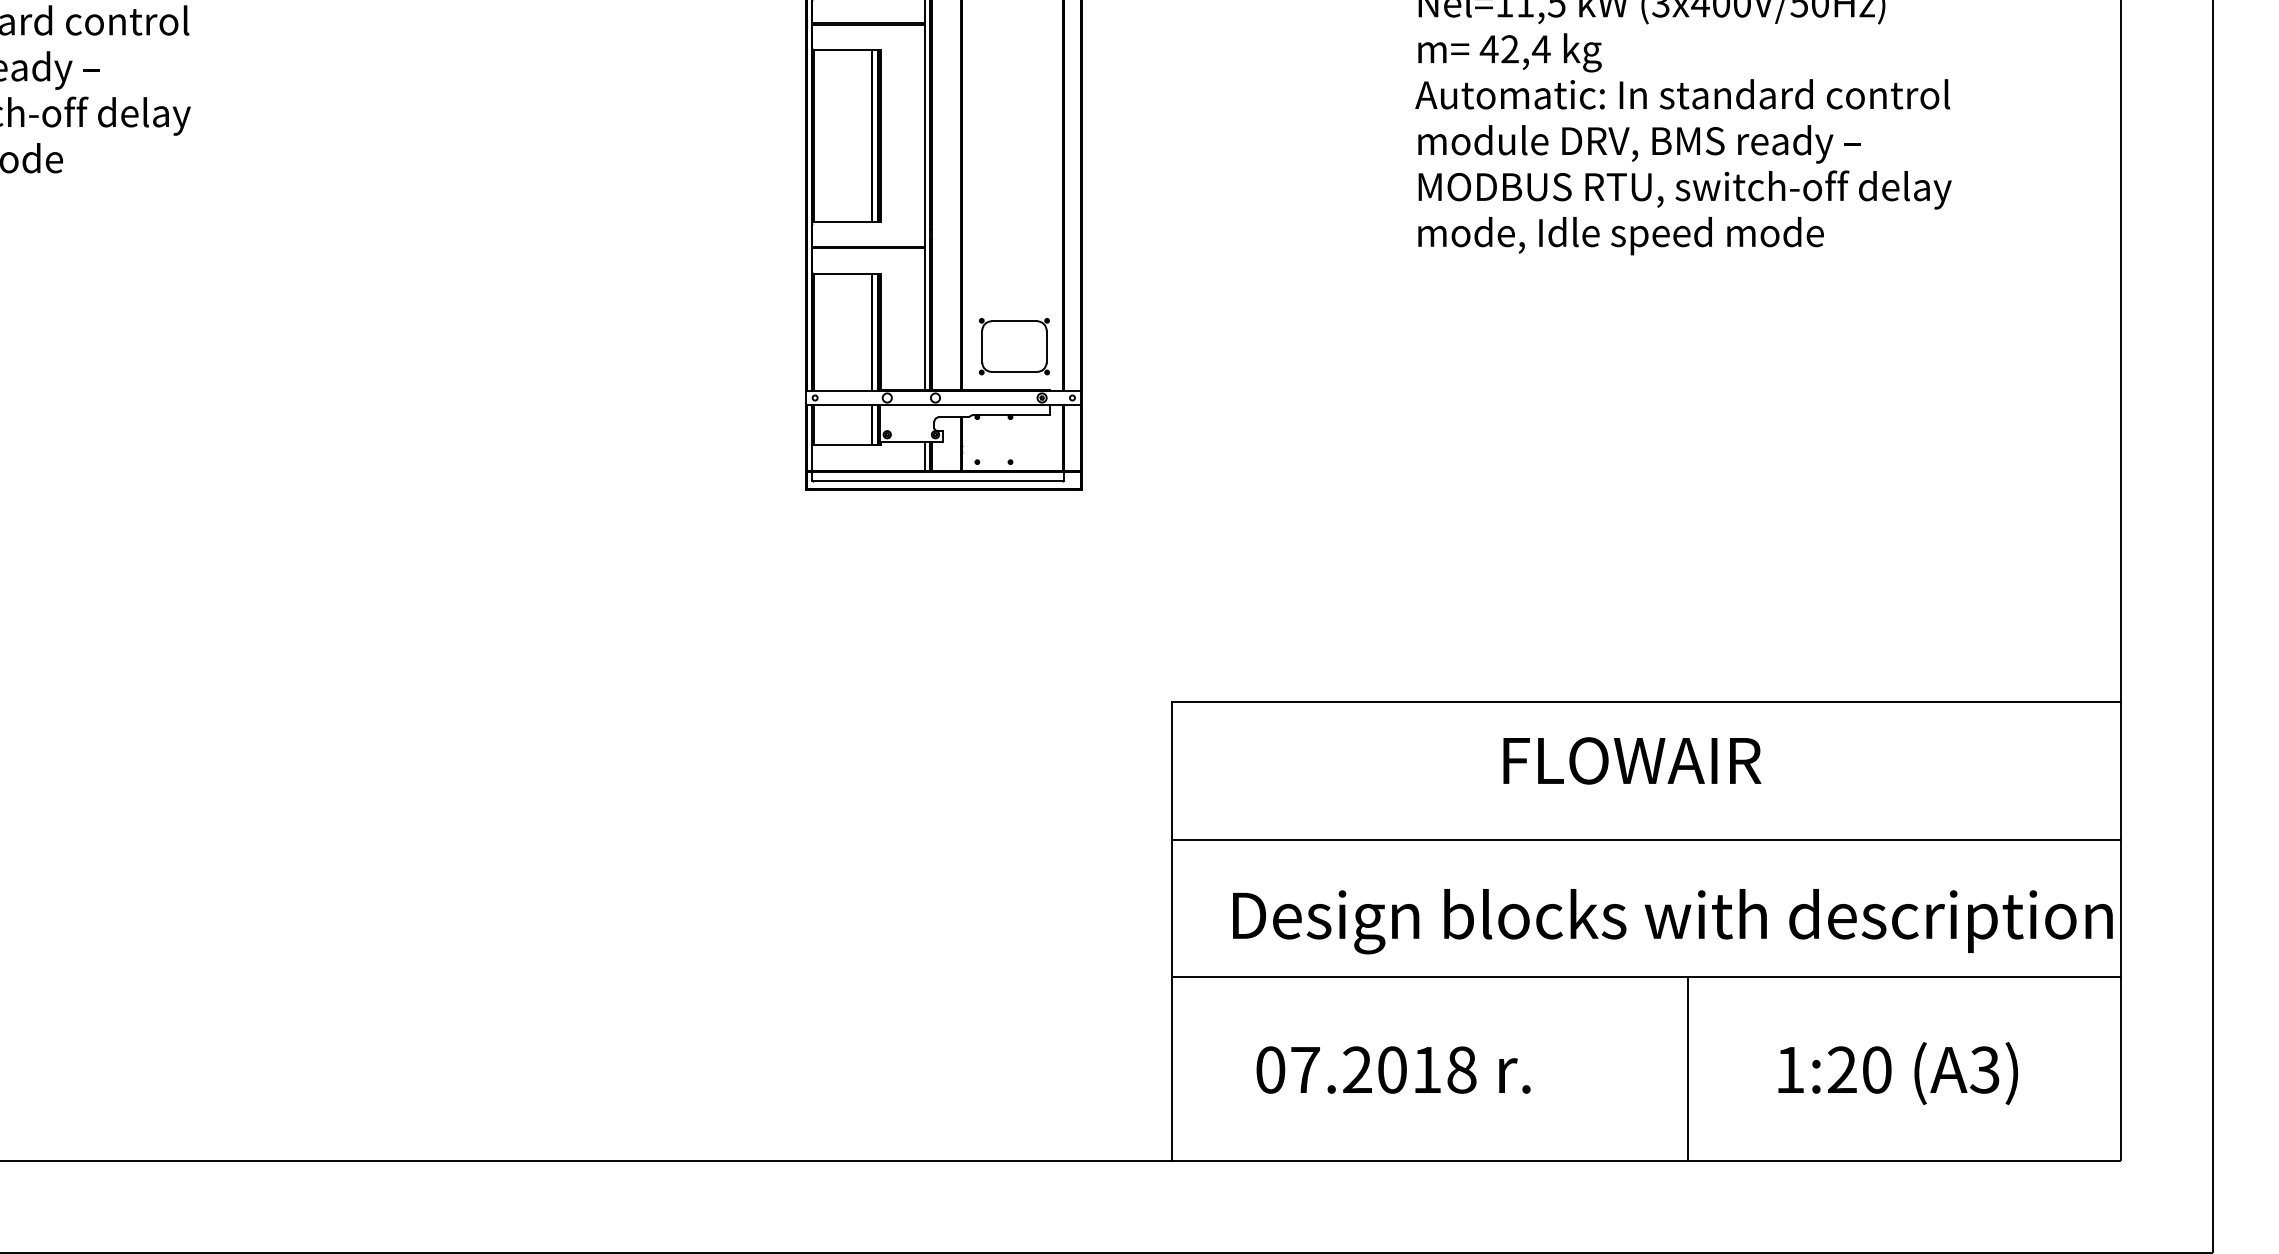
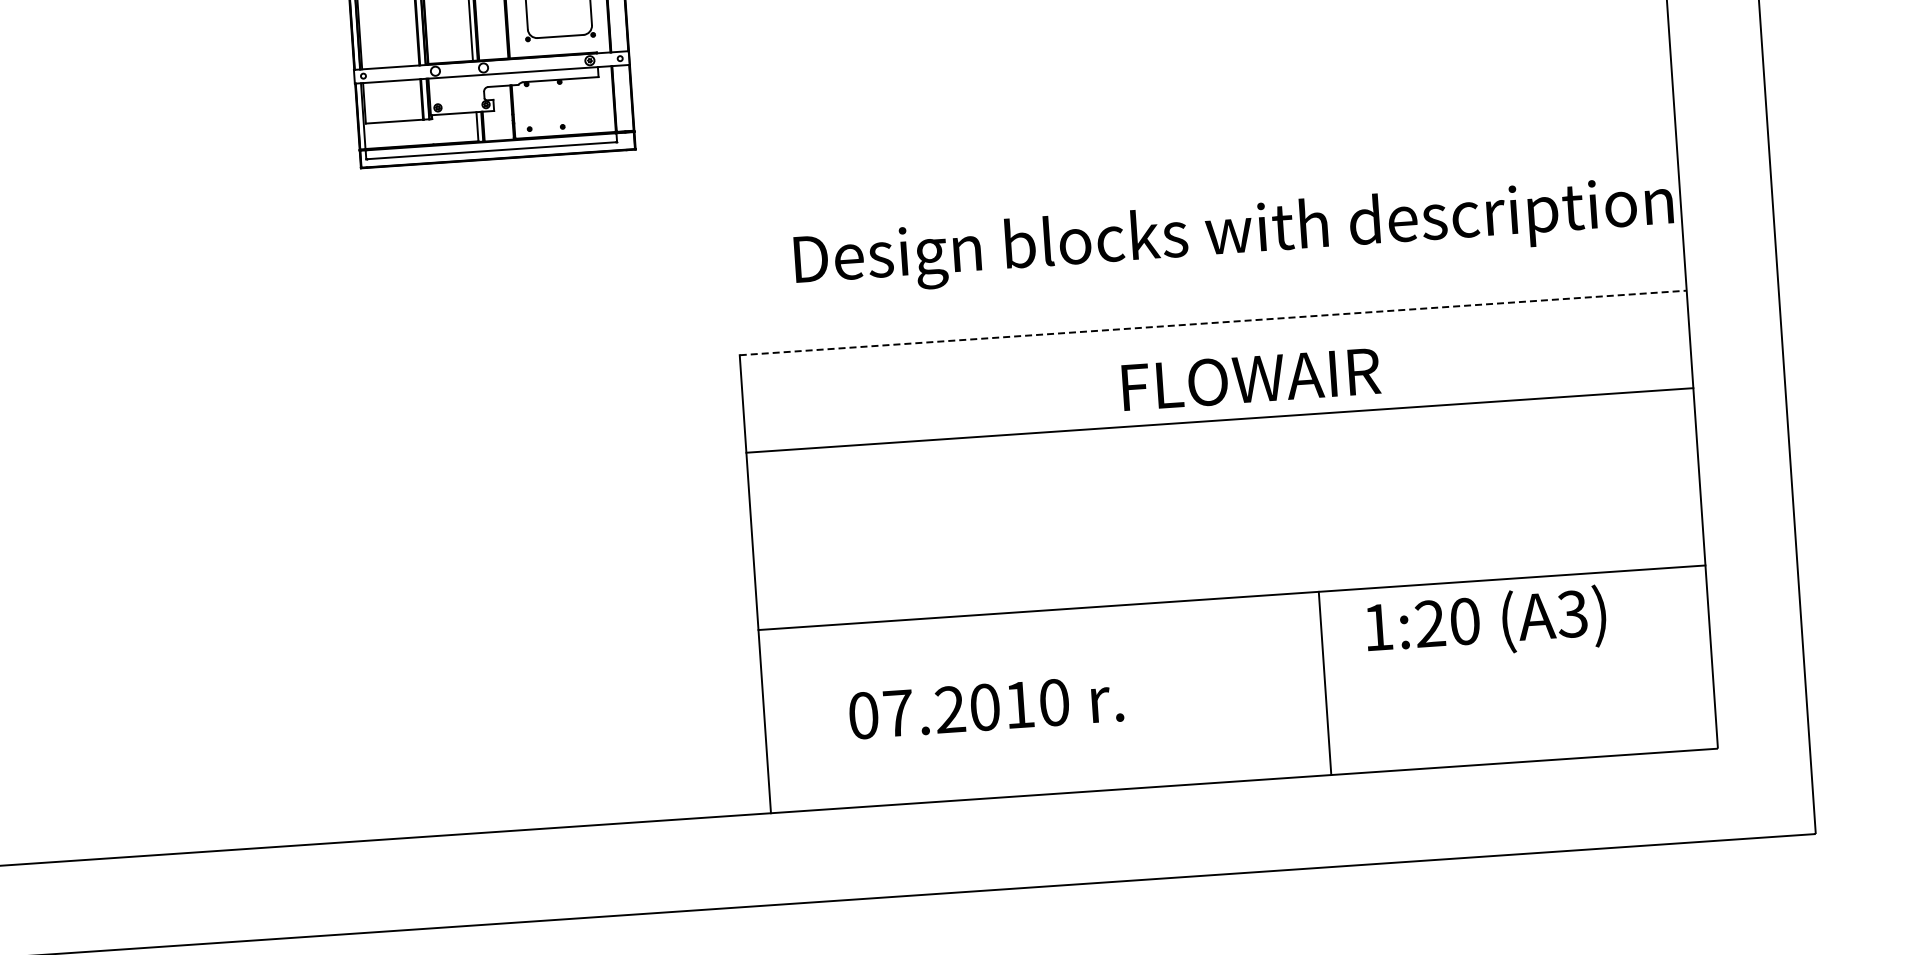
line: (1646, 702) -> (1213, 323), solid -> dashed
text: (1632, 760) -> (1251, 378), moved
line: (1645, 839) -> (1219, 420), moved
text: (1672, 921) -> (1233, 235), moved
text: (1461, 1069) -> (1054, 702), 07.2018 -> 07.2010
line: (1688, 1069) -> (1325, 683), moved
text: (1897, 1073) -> (1485, 623), moved

